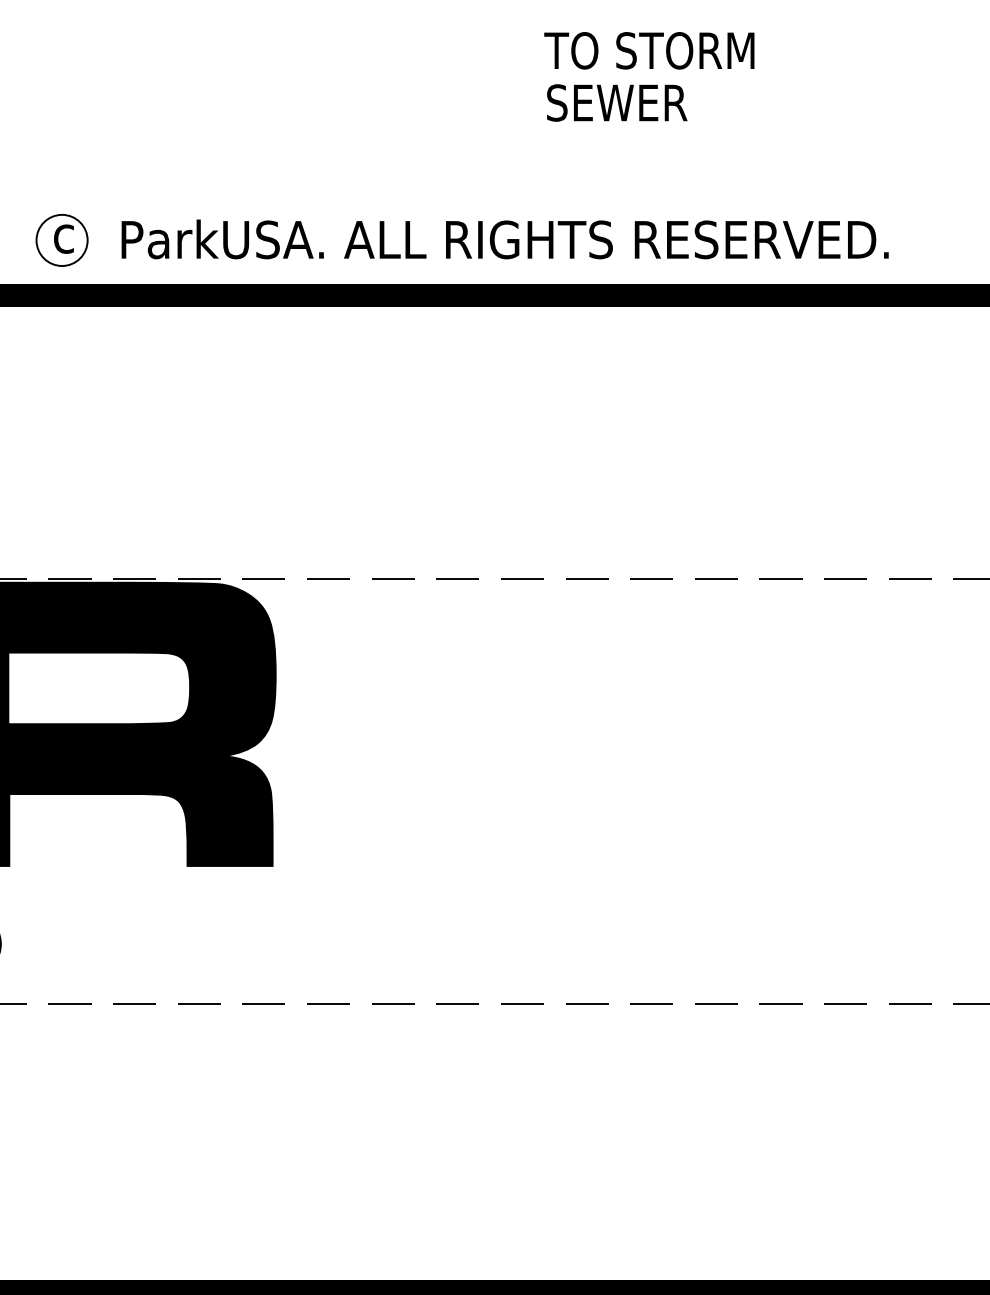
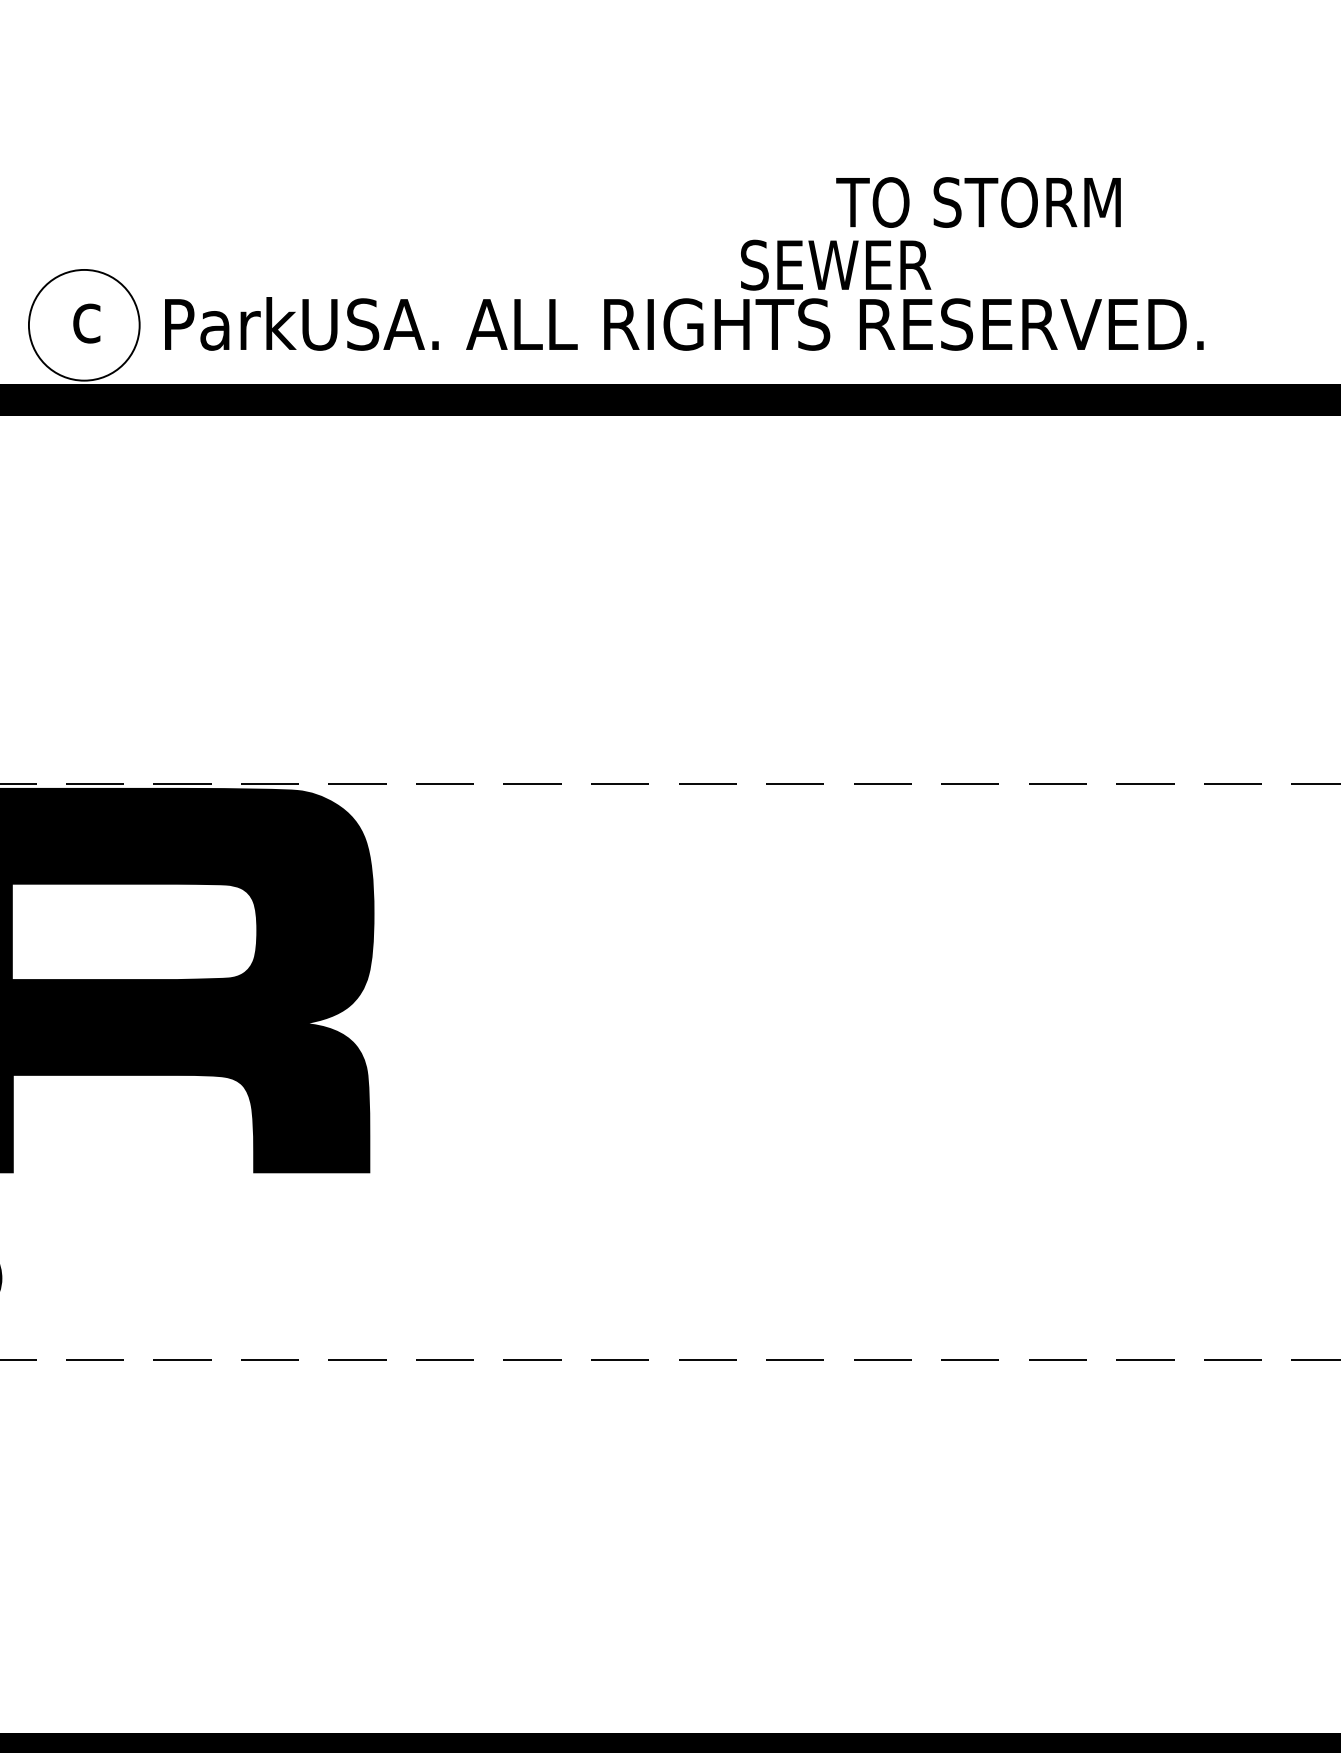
text: (649, 50) -> (978, 202), moved
text: (617, 102) -> (836, 264), moved
circle: (61, 239) -> (83, 324), size x1.6

